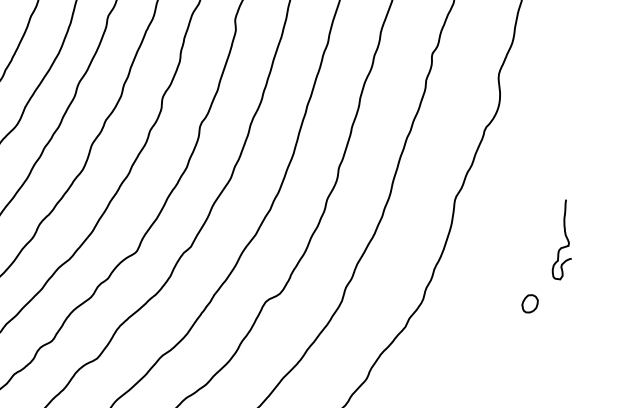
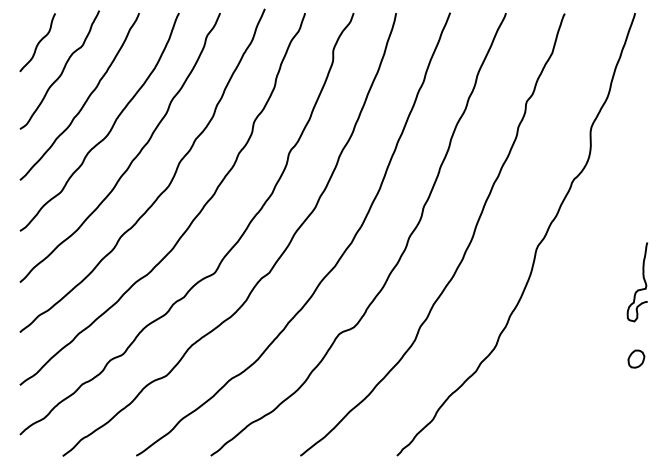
curve: (560, 247) -> (637, 289), moved
part: (530, 303) -> (636, 358), moved

